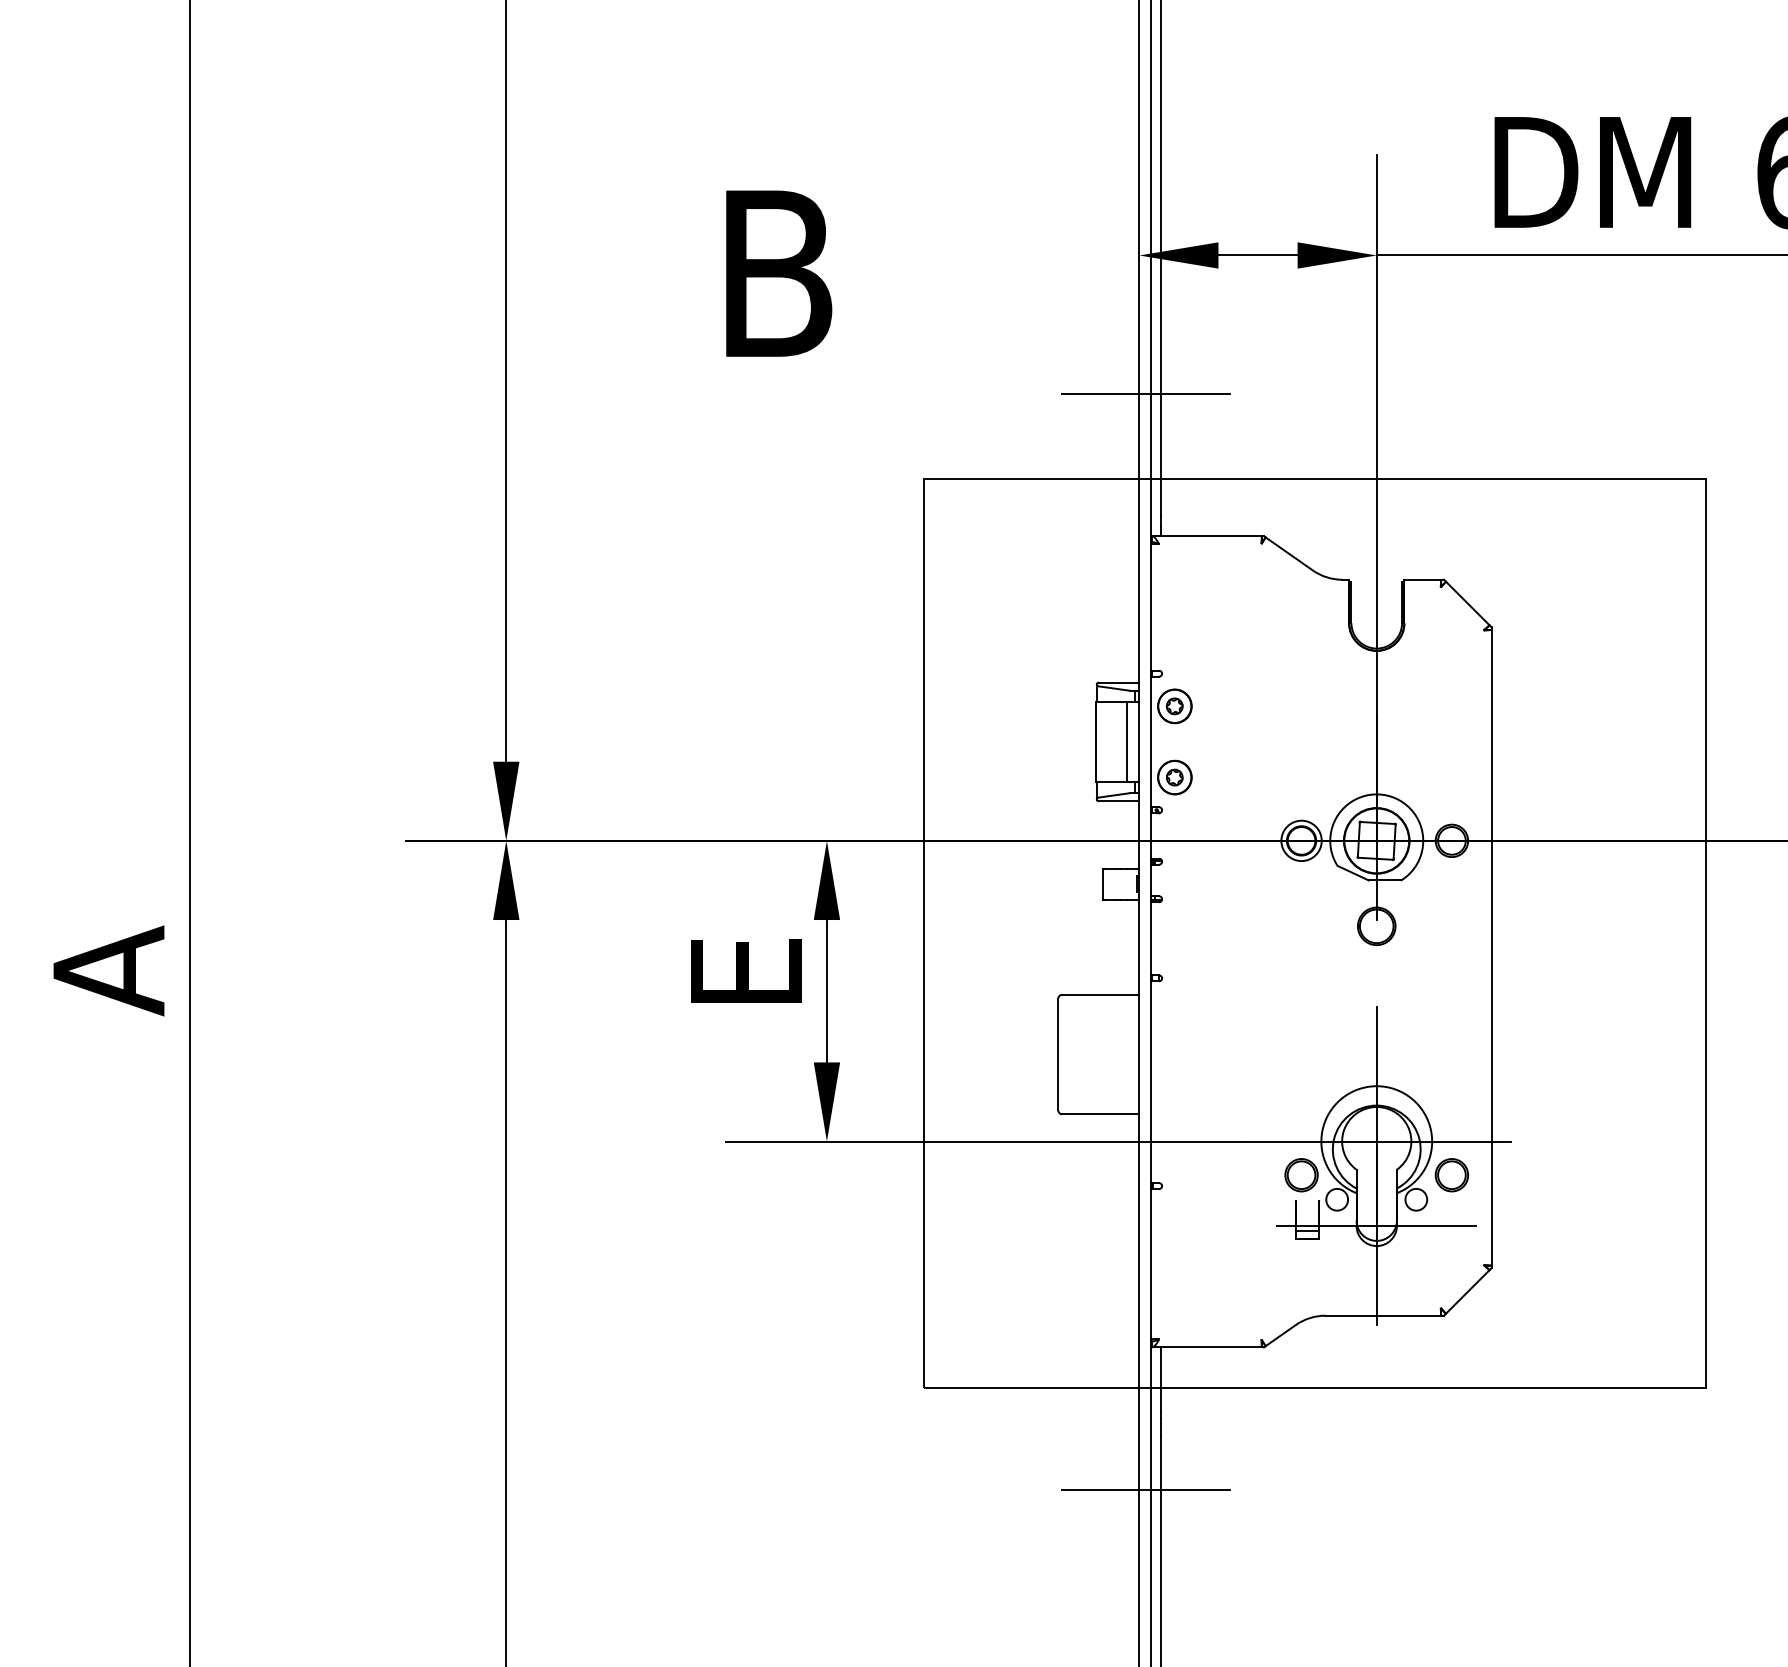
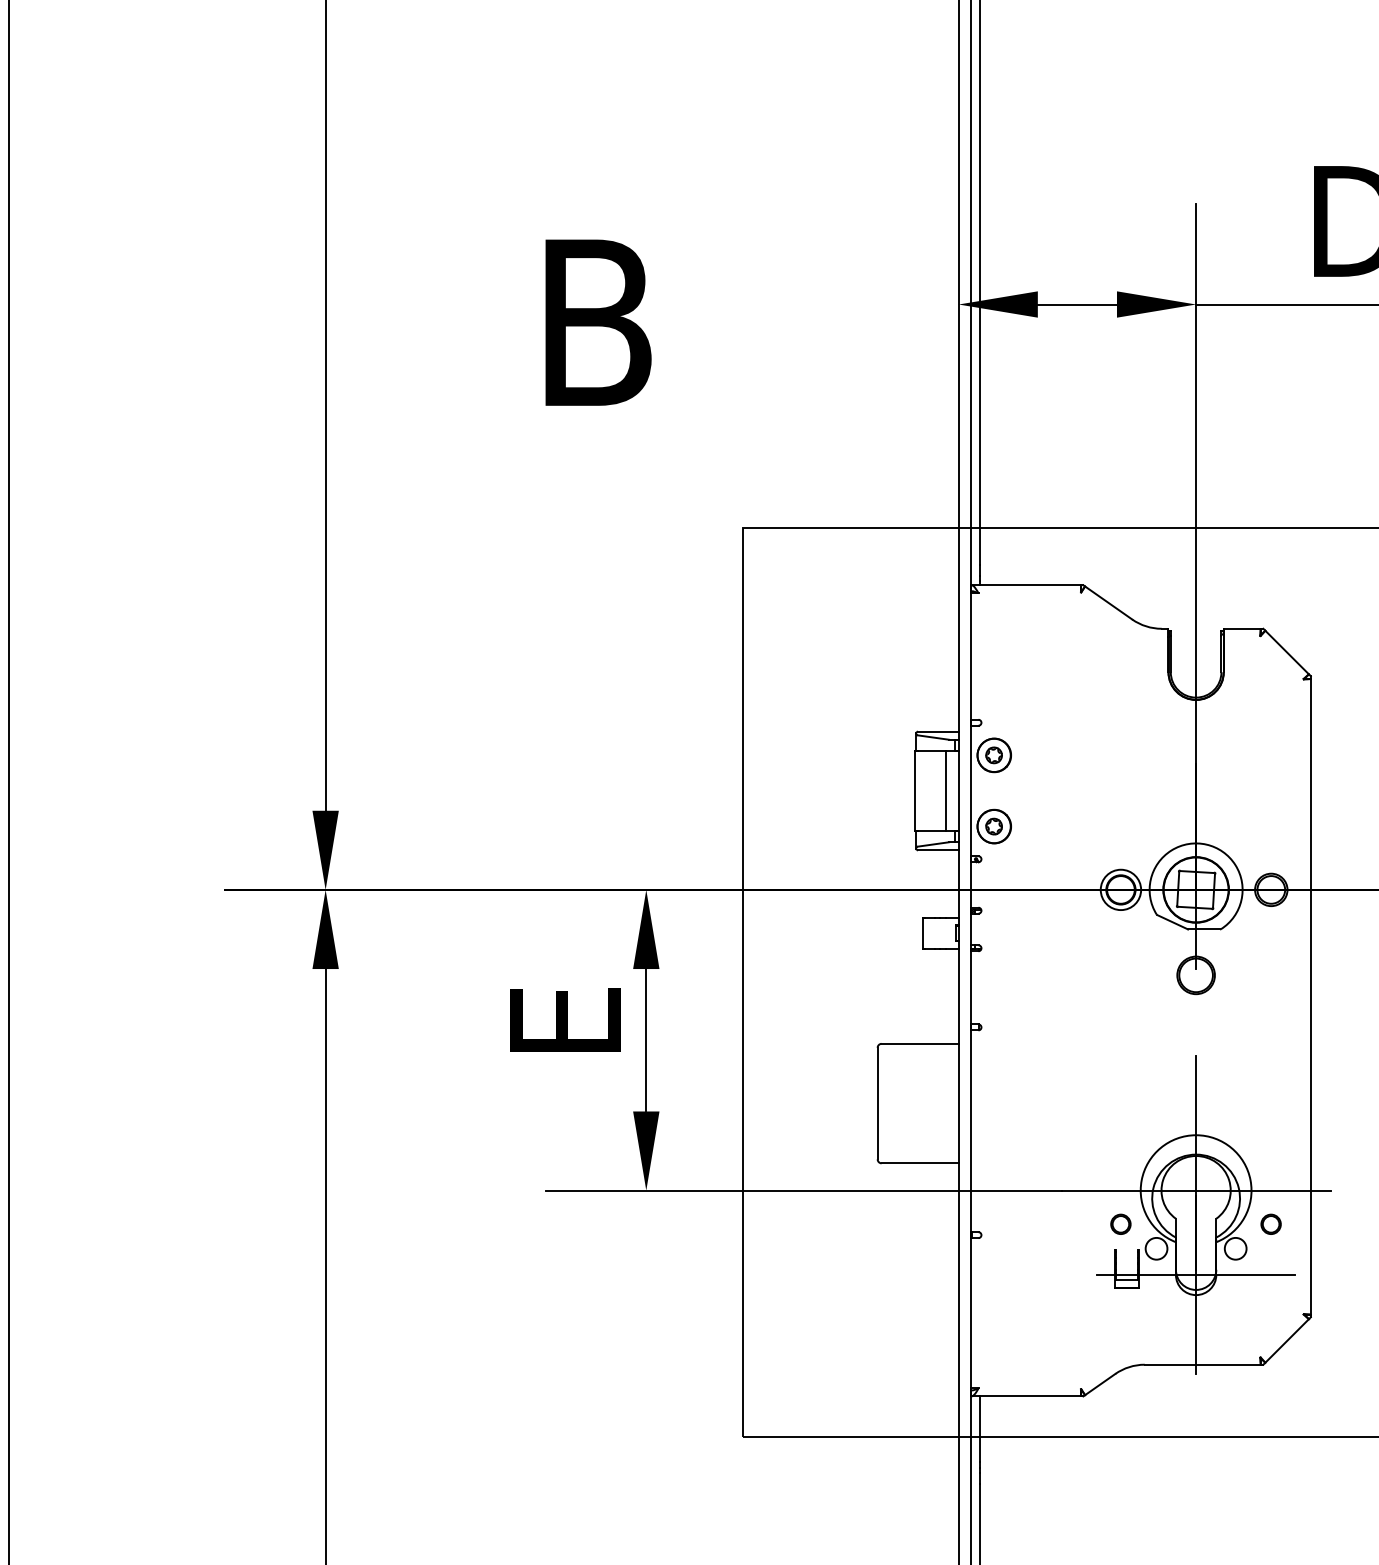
line: (1146, 393) -> (965, 442), removed
part: (1301, 1175) -> (1120, 1224), size x0.6
part: (1451, 1175) -> (1270, 1224), size x0.6
line: (1146, 1489) -> (965, 1538), removed

